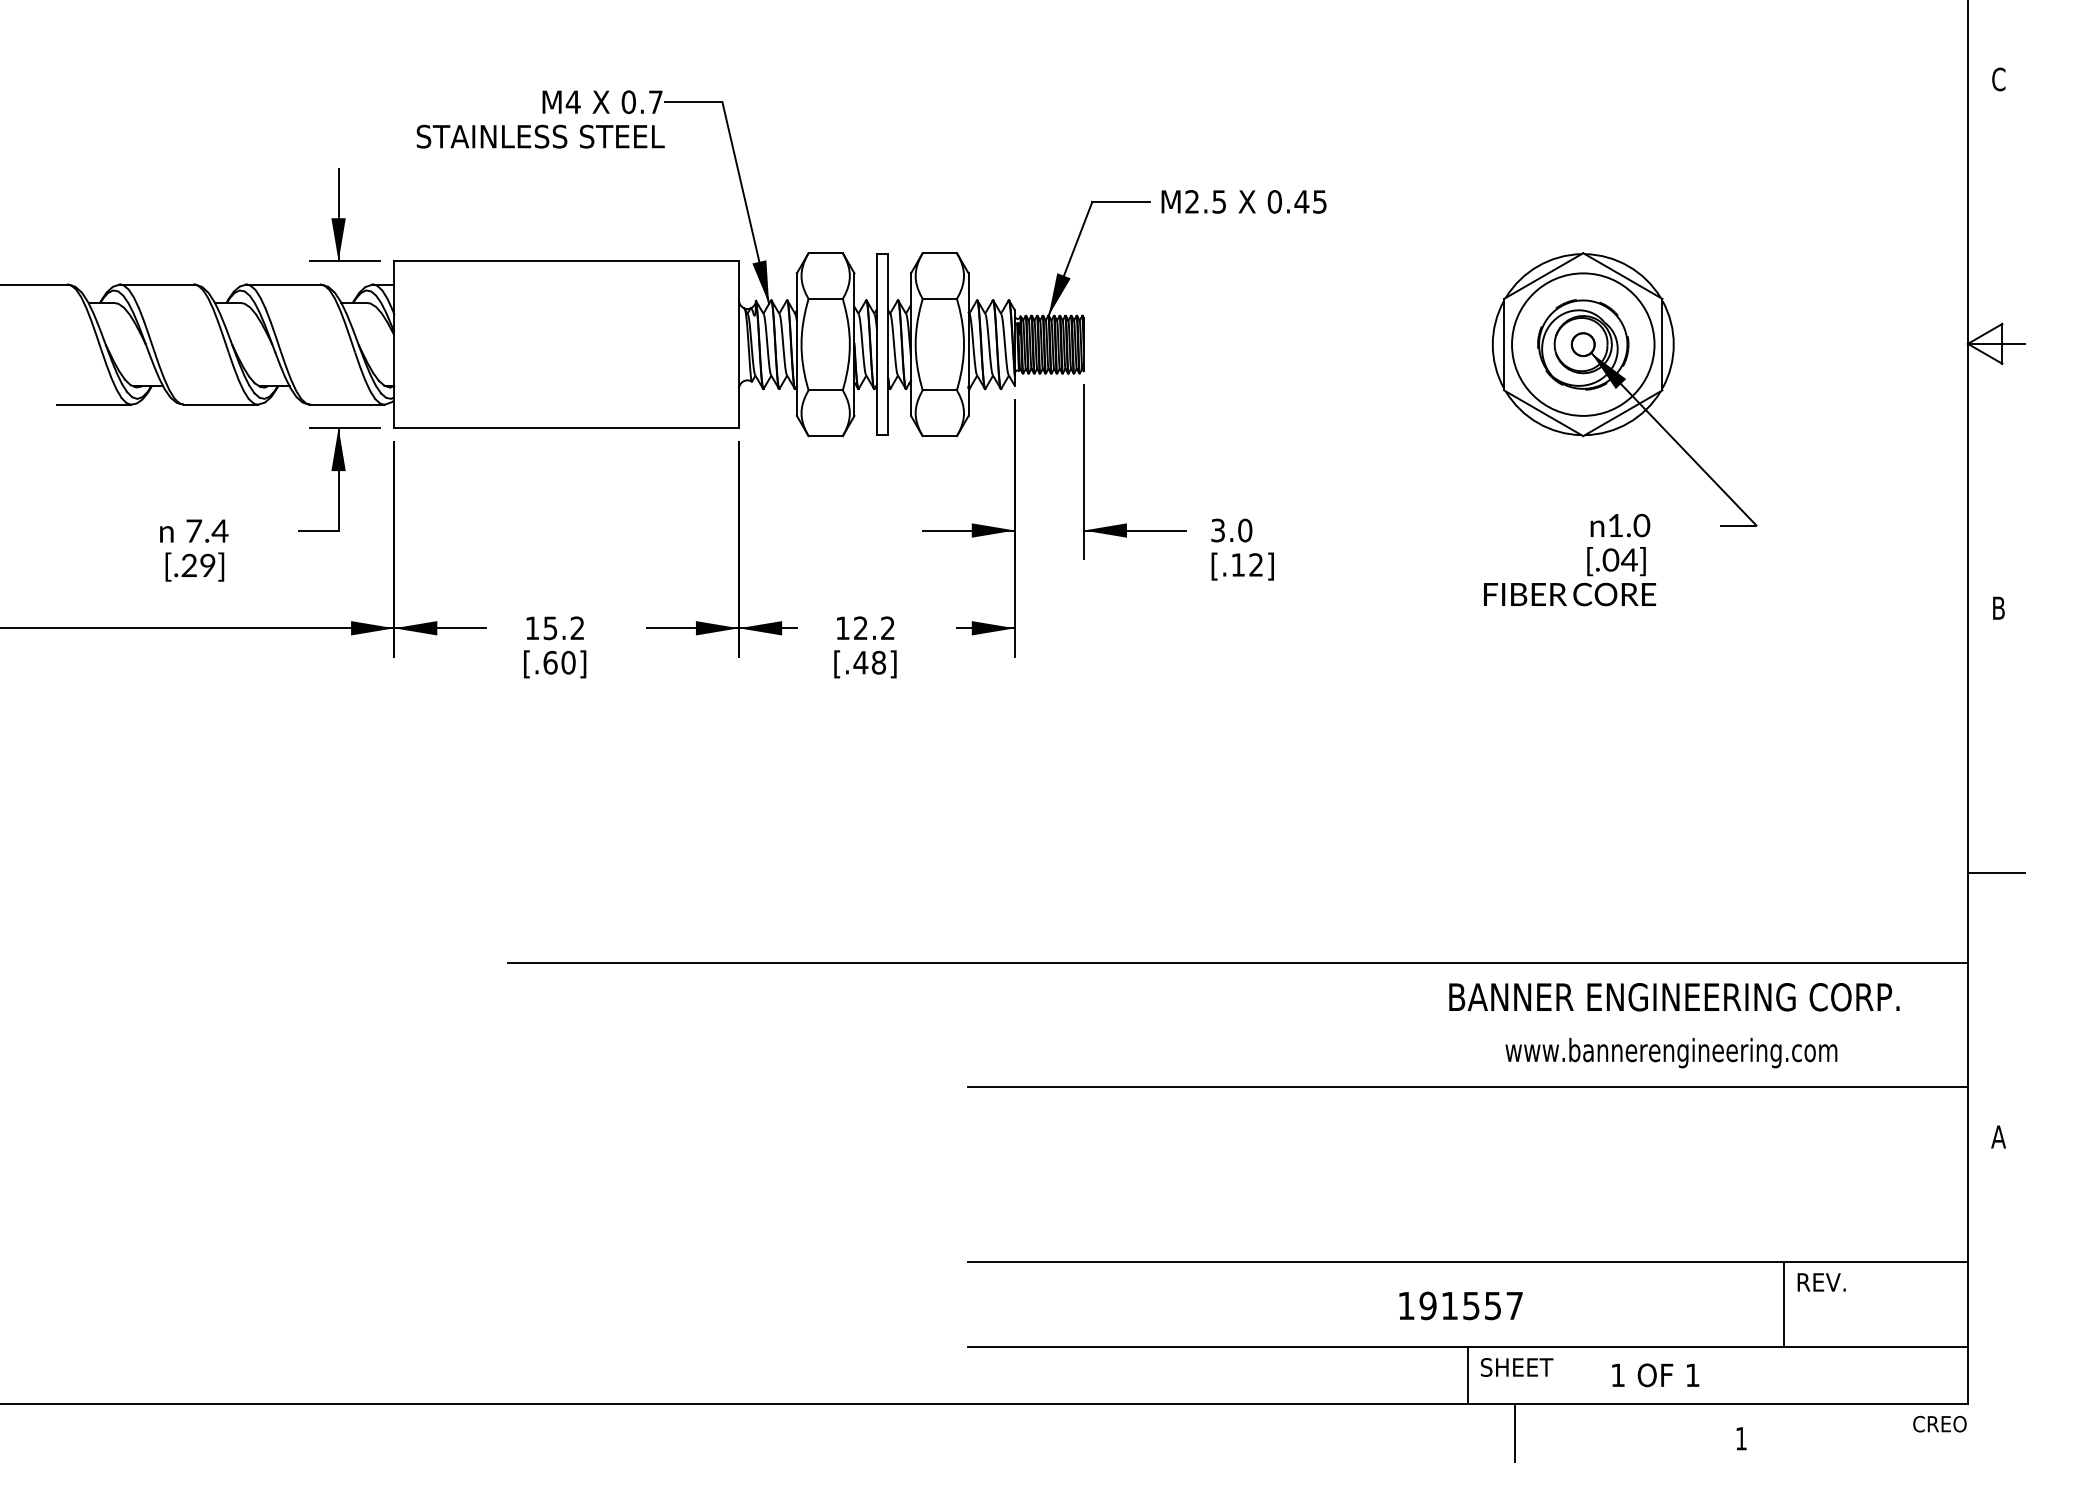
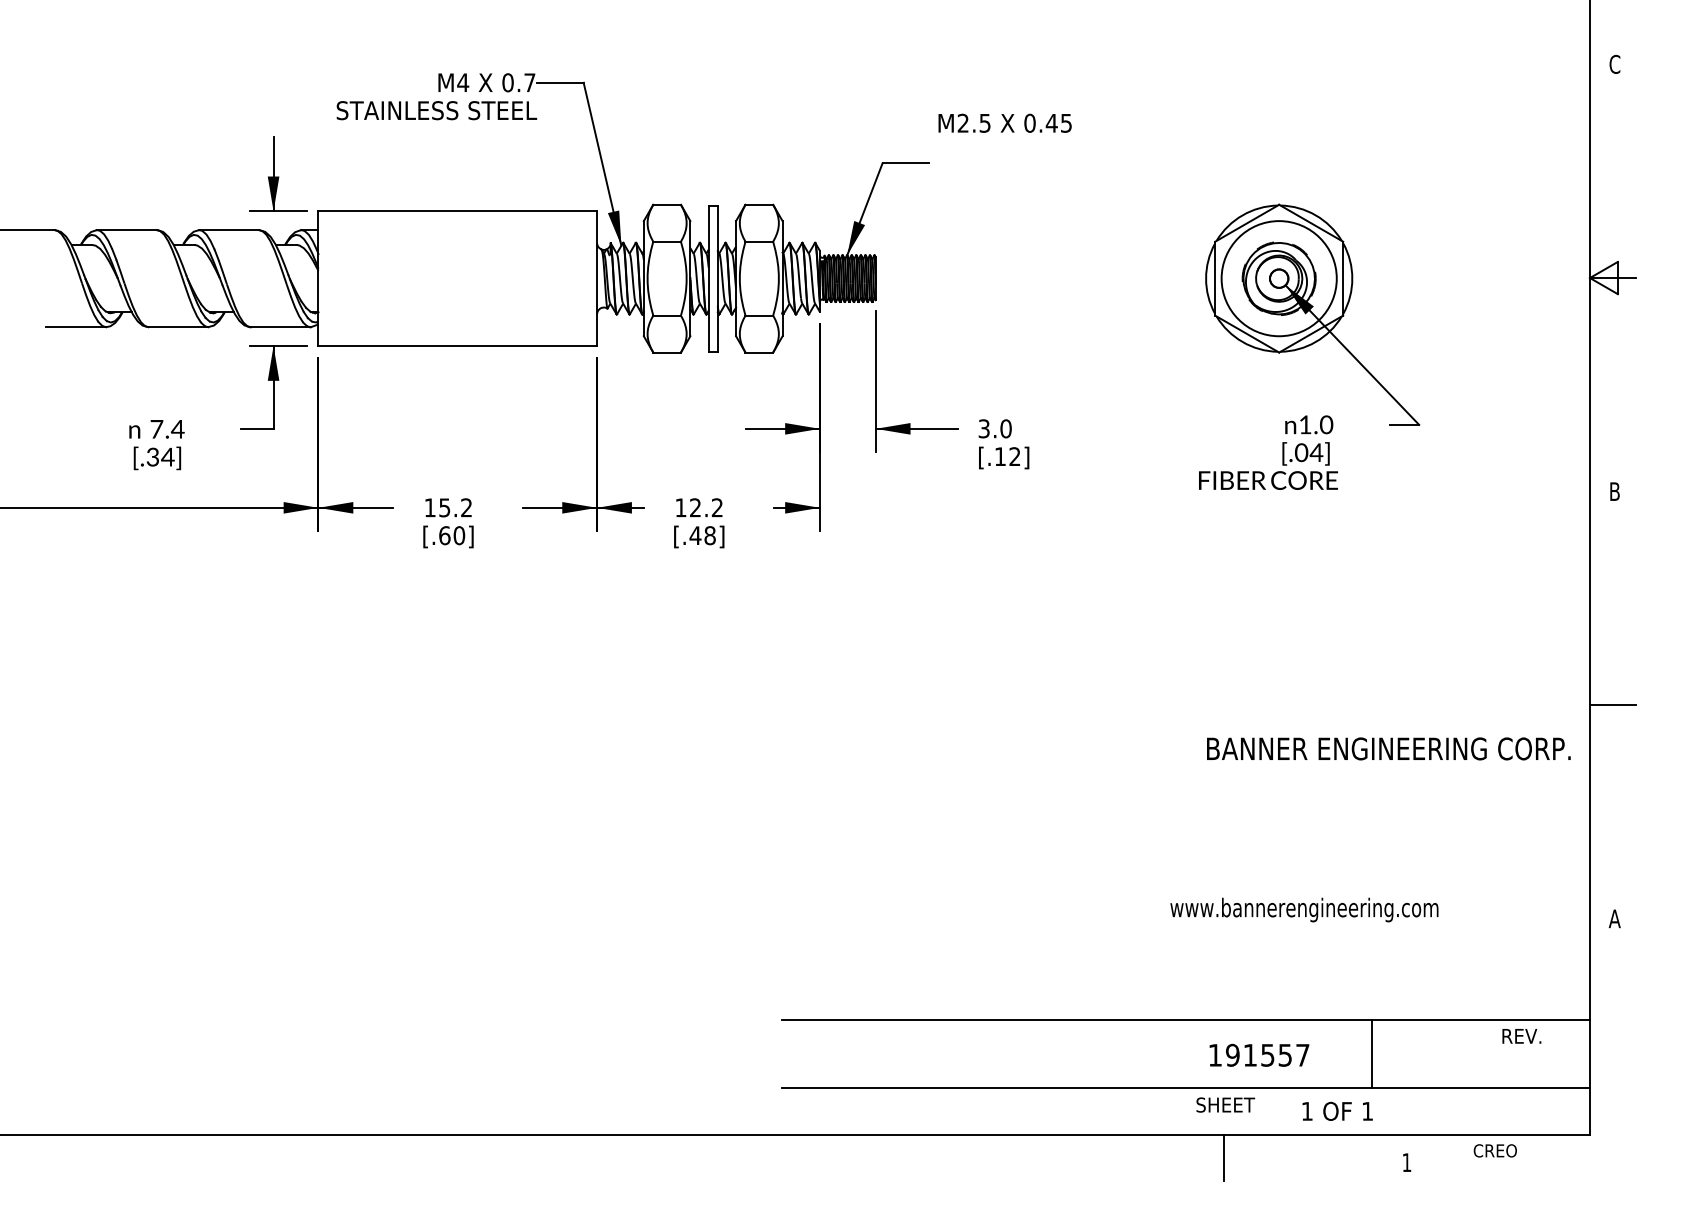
text: (1243, 200) -> (1004, 122), moved
text: (198, 564) -> (160, 456), [.29] -> [.34]
line: (1237, 963) -> (999, 778), removed
text: (1673, 996) -> (1388, 748), moved
text: (1671, 1052) -> (1304, 909), moved
line: (1467, 1087) -> (1185, 878), removed
text: (1821, 1282) -> (1521, 1036), moved
line: (1784, 1303) -> (1372, 1053), moved
text: (1461, 1304) -> (1259, 1054), moved
line: (1467, 1375) -> (1185, 1111), removed
text: (1938, 1423) -> (1494, 1150), moved

